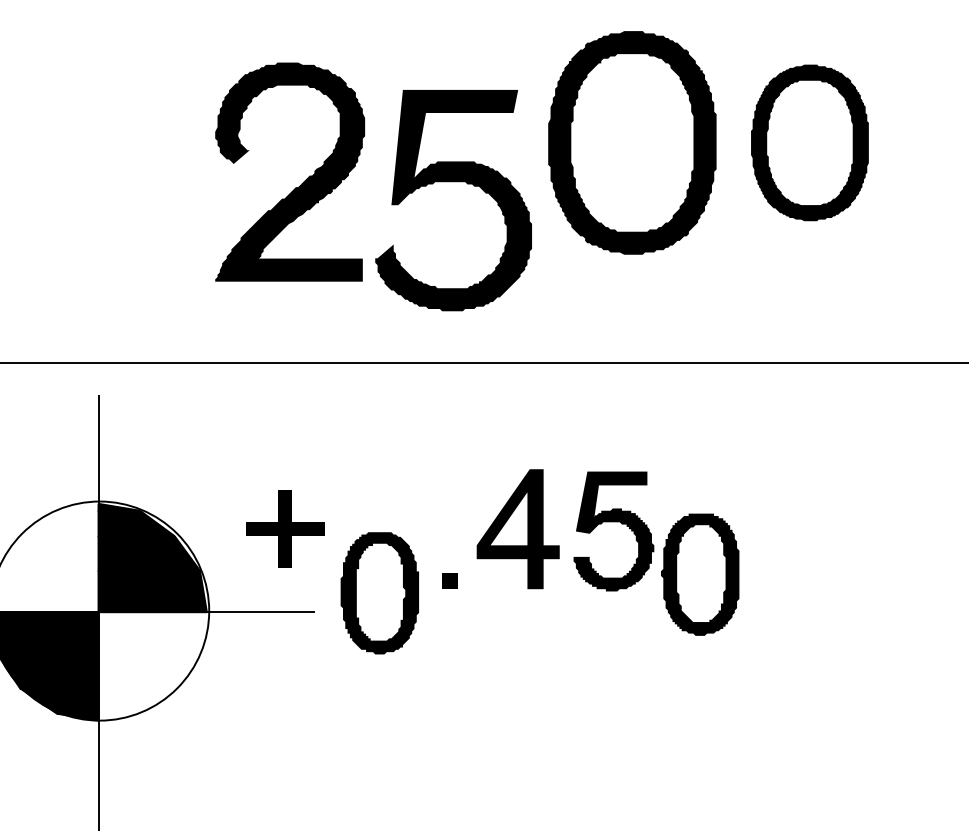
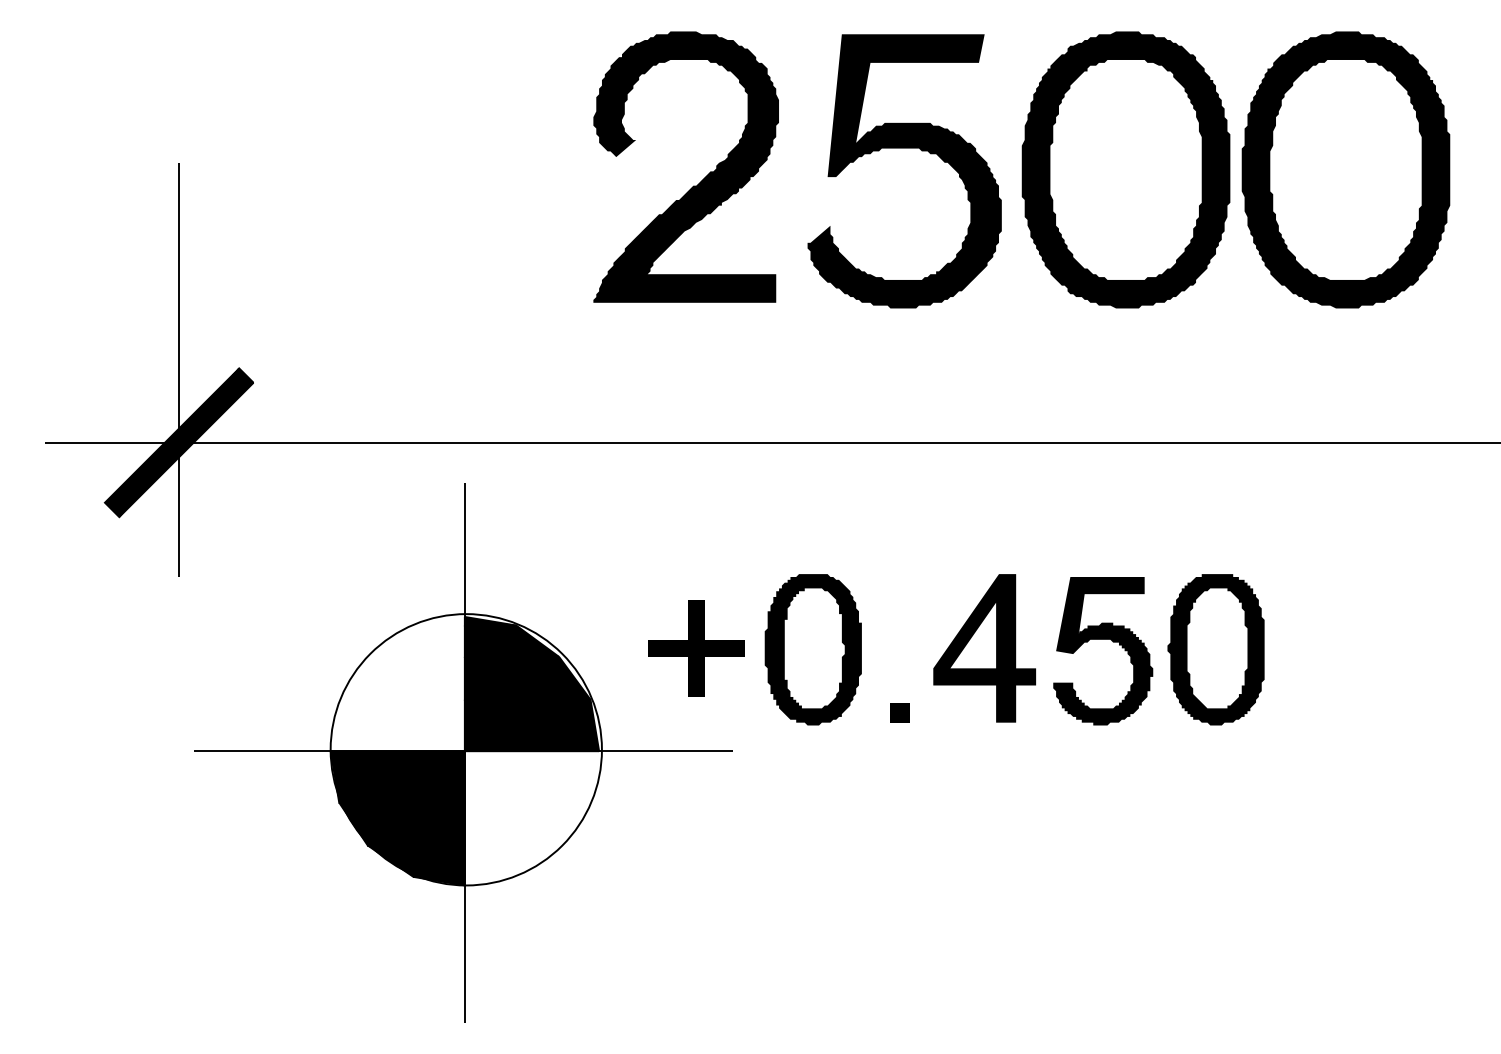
part: (809, 142) -> (1345, 169), size x1.43
part: (453, 182) -> (904, 148), moved
part: (296, 186) -> (693, 185), moved
part: (699, 574) -> (1215, 649), moved
part: (379, 593) -> (812, 649), moved

